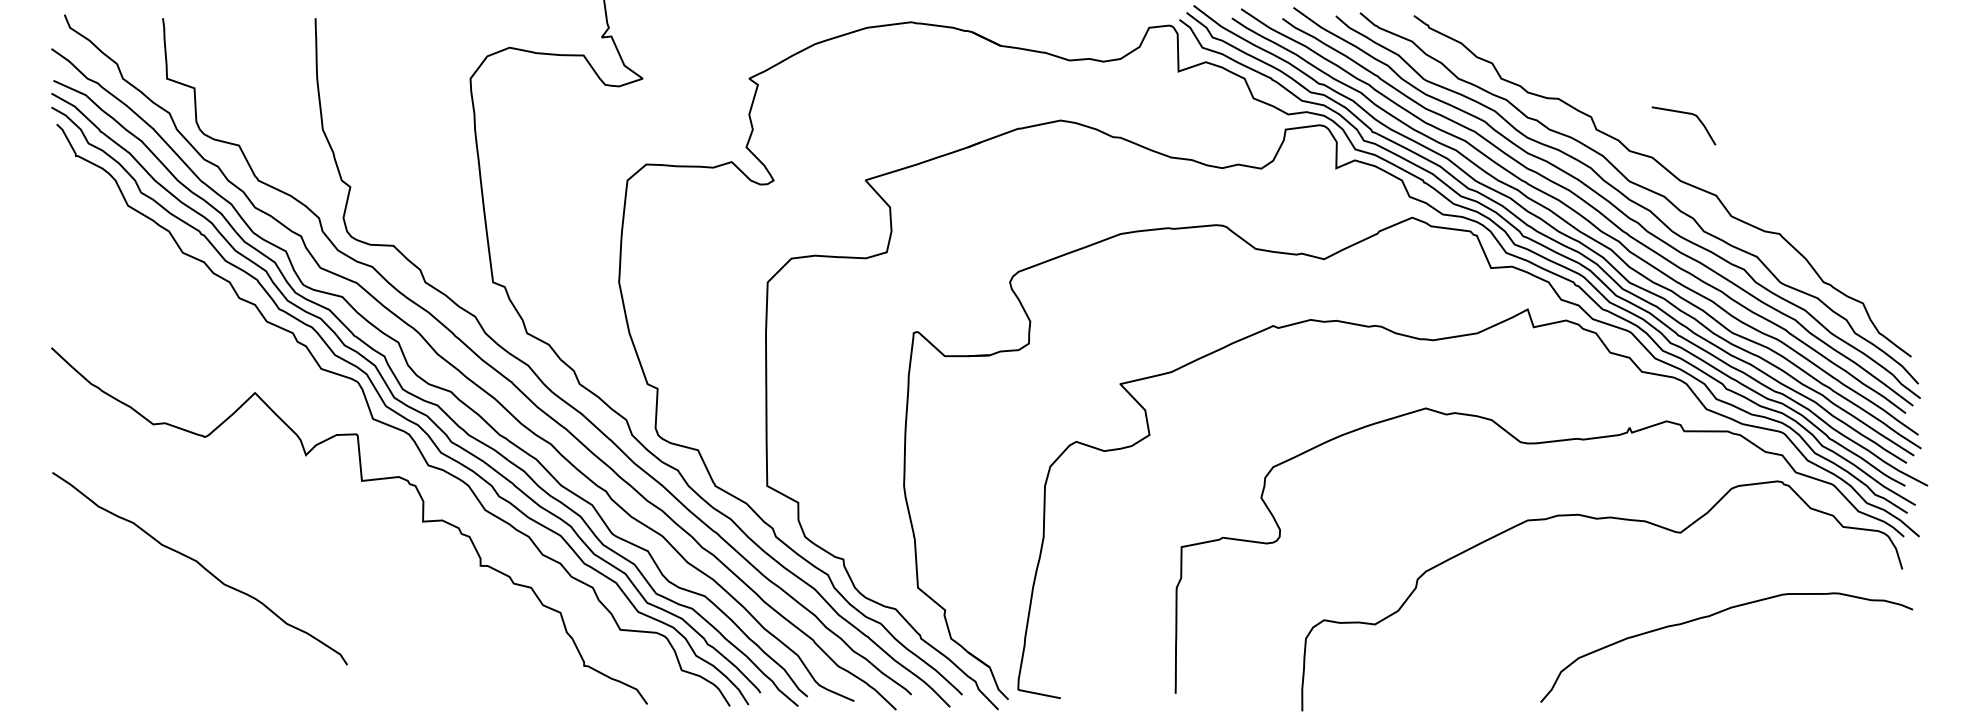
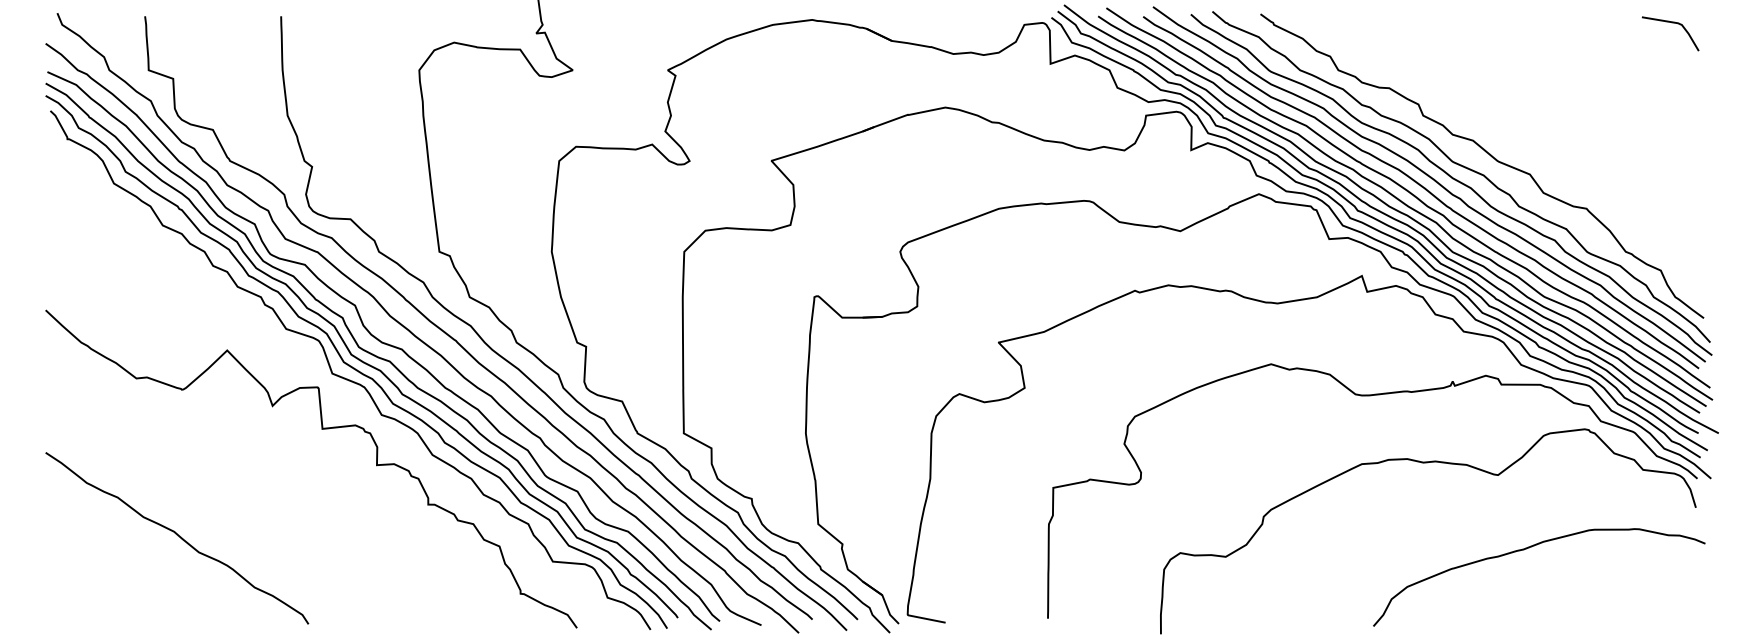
curve: (1687, 114) -> (1673, 23), moved
curve: (201, 566) -> (178, 536), moved

